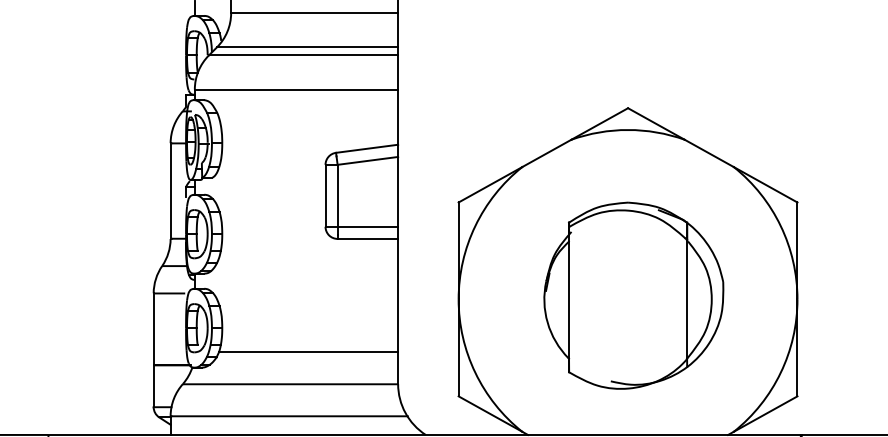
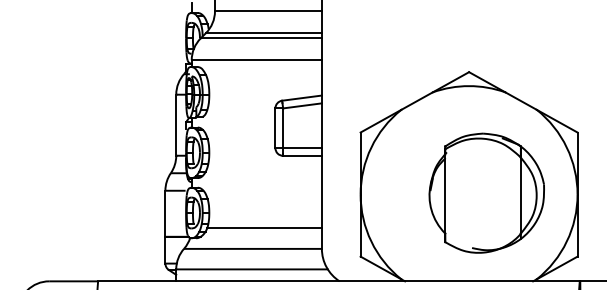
part: (633, 294) -> (486, 192), moved

